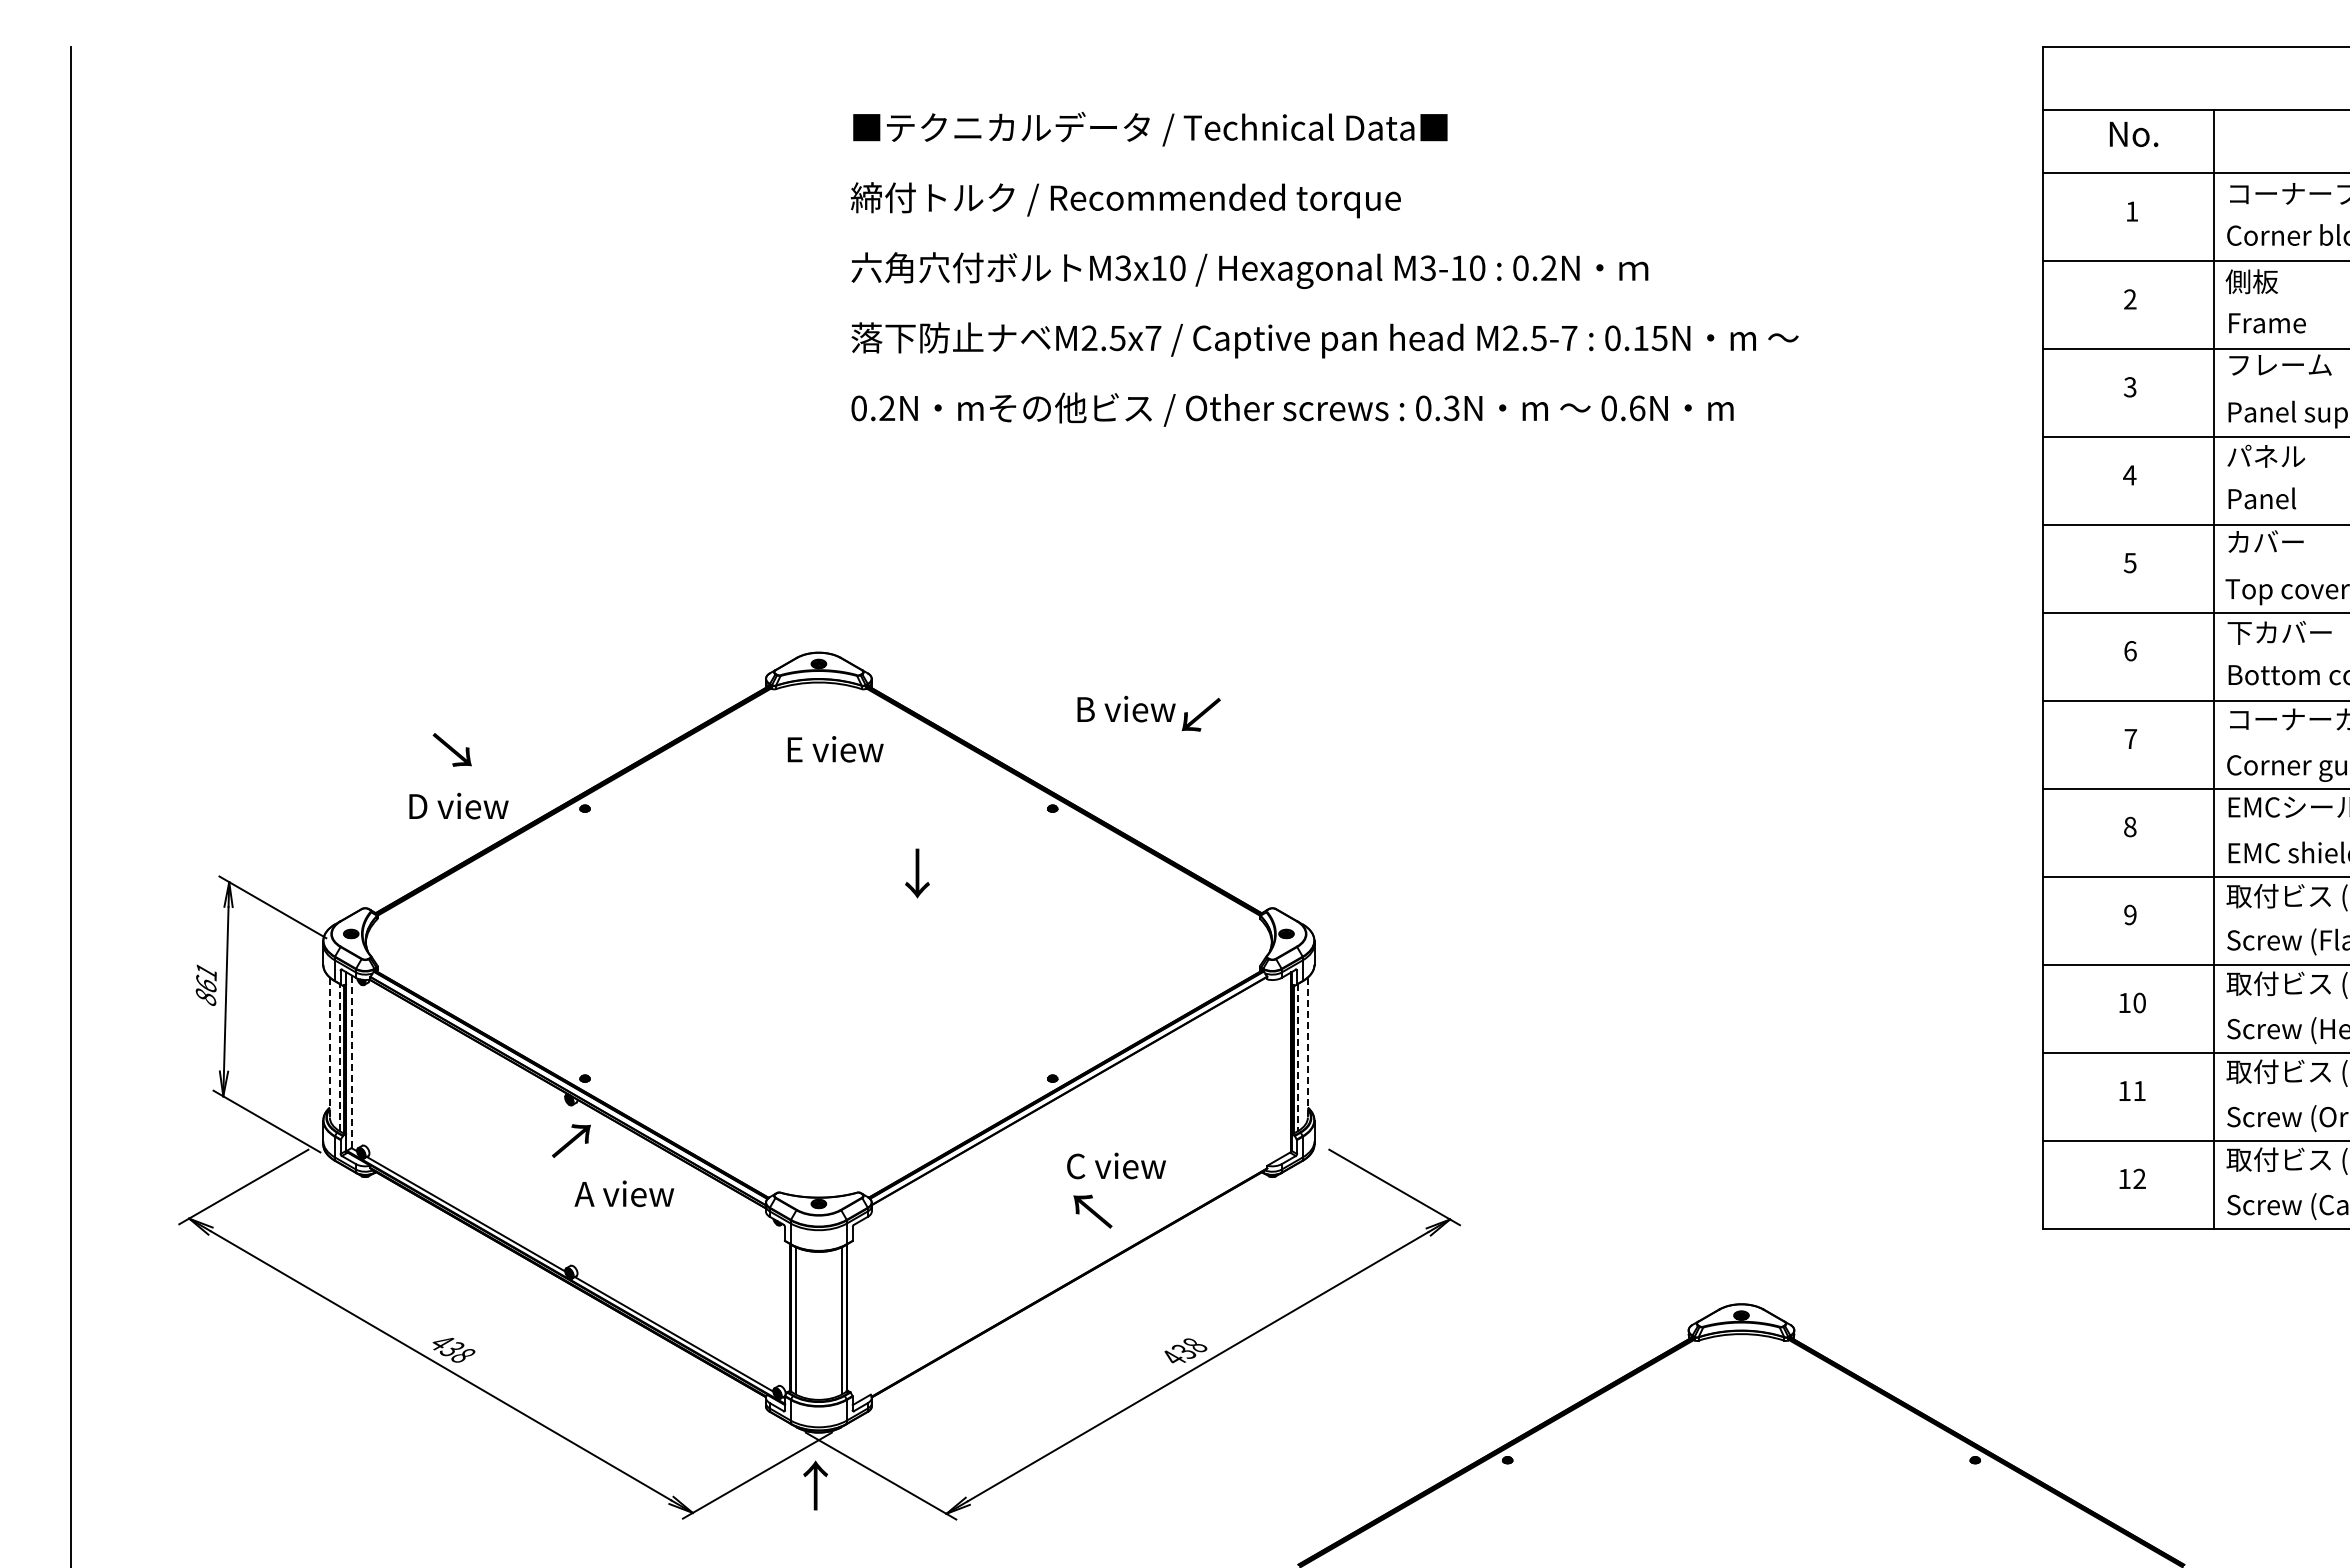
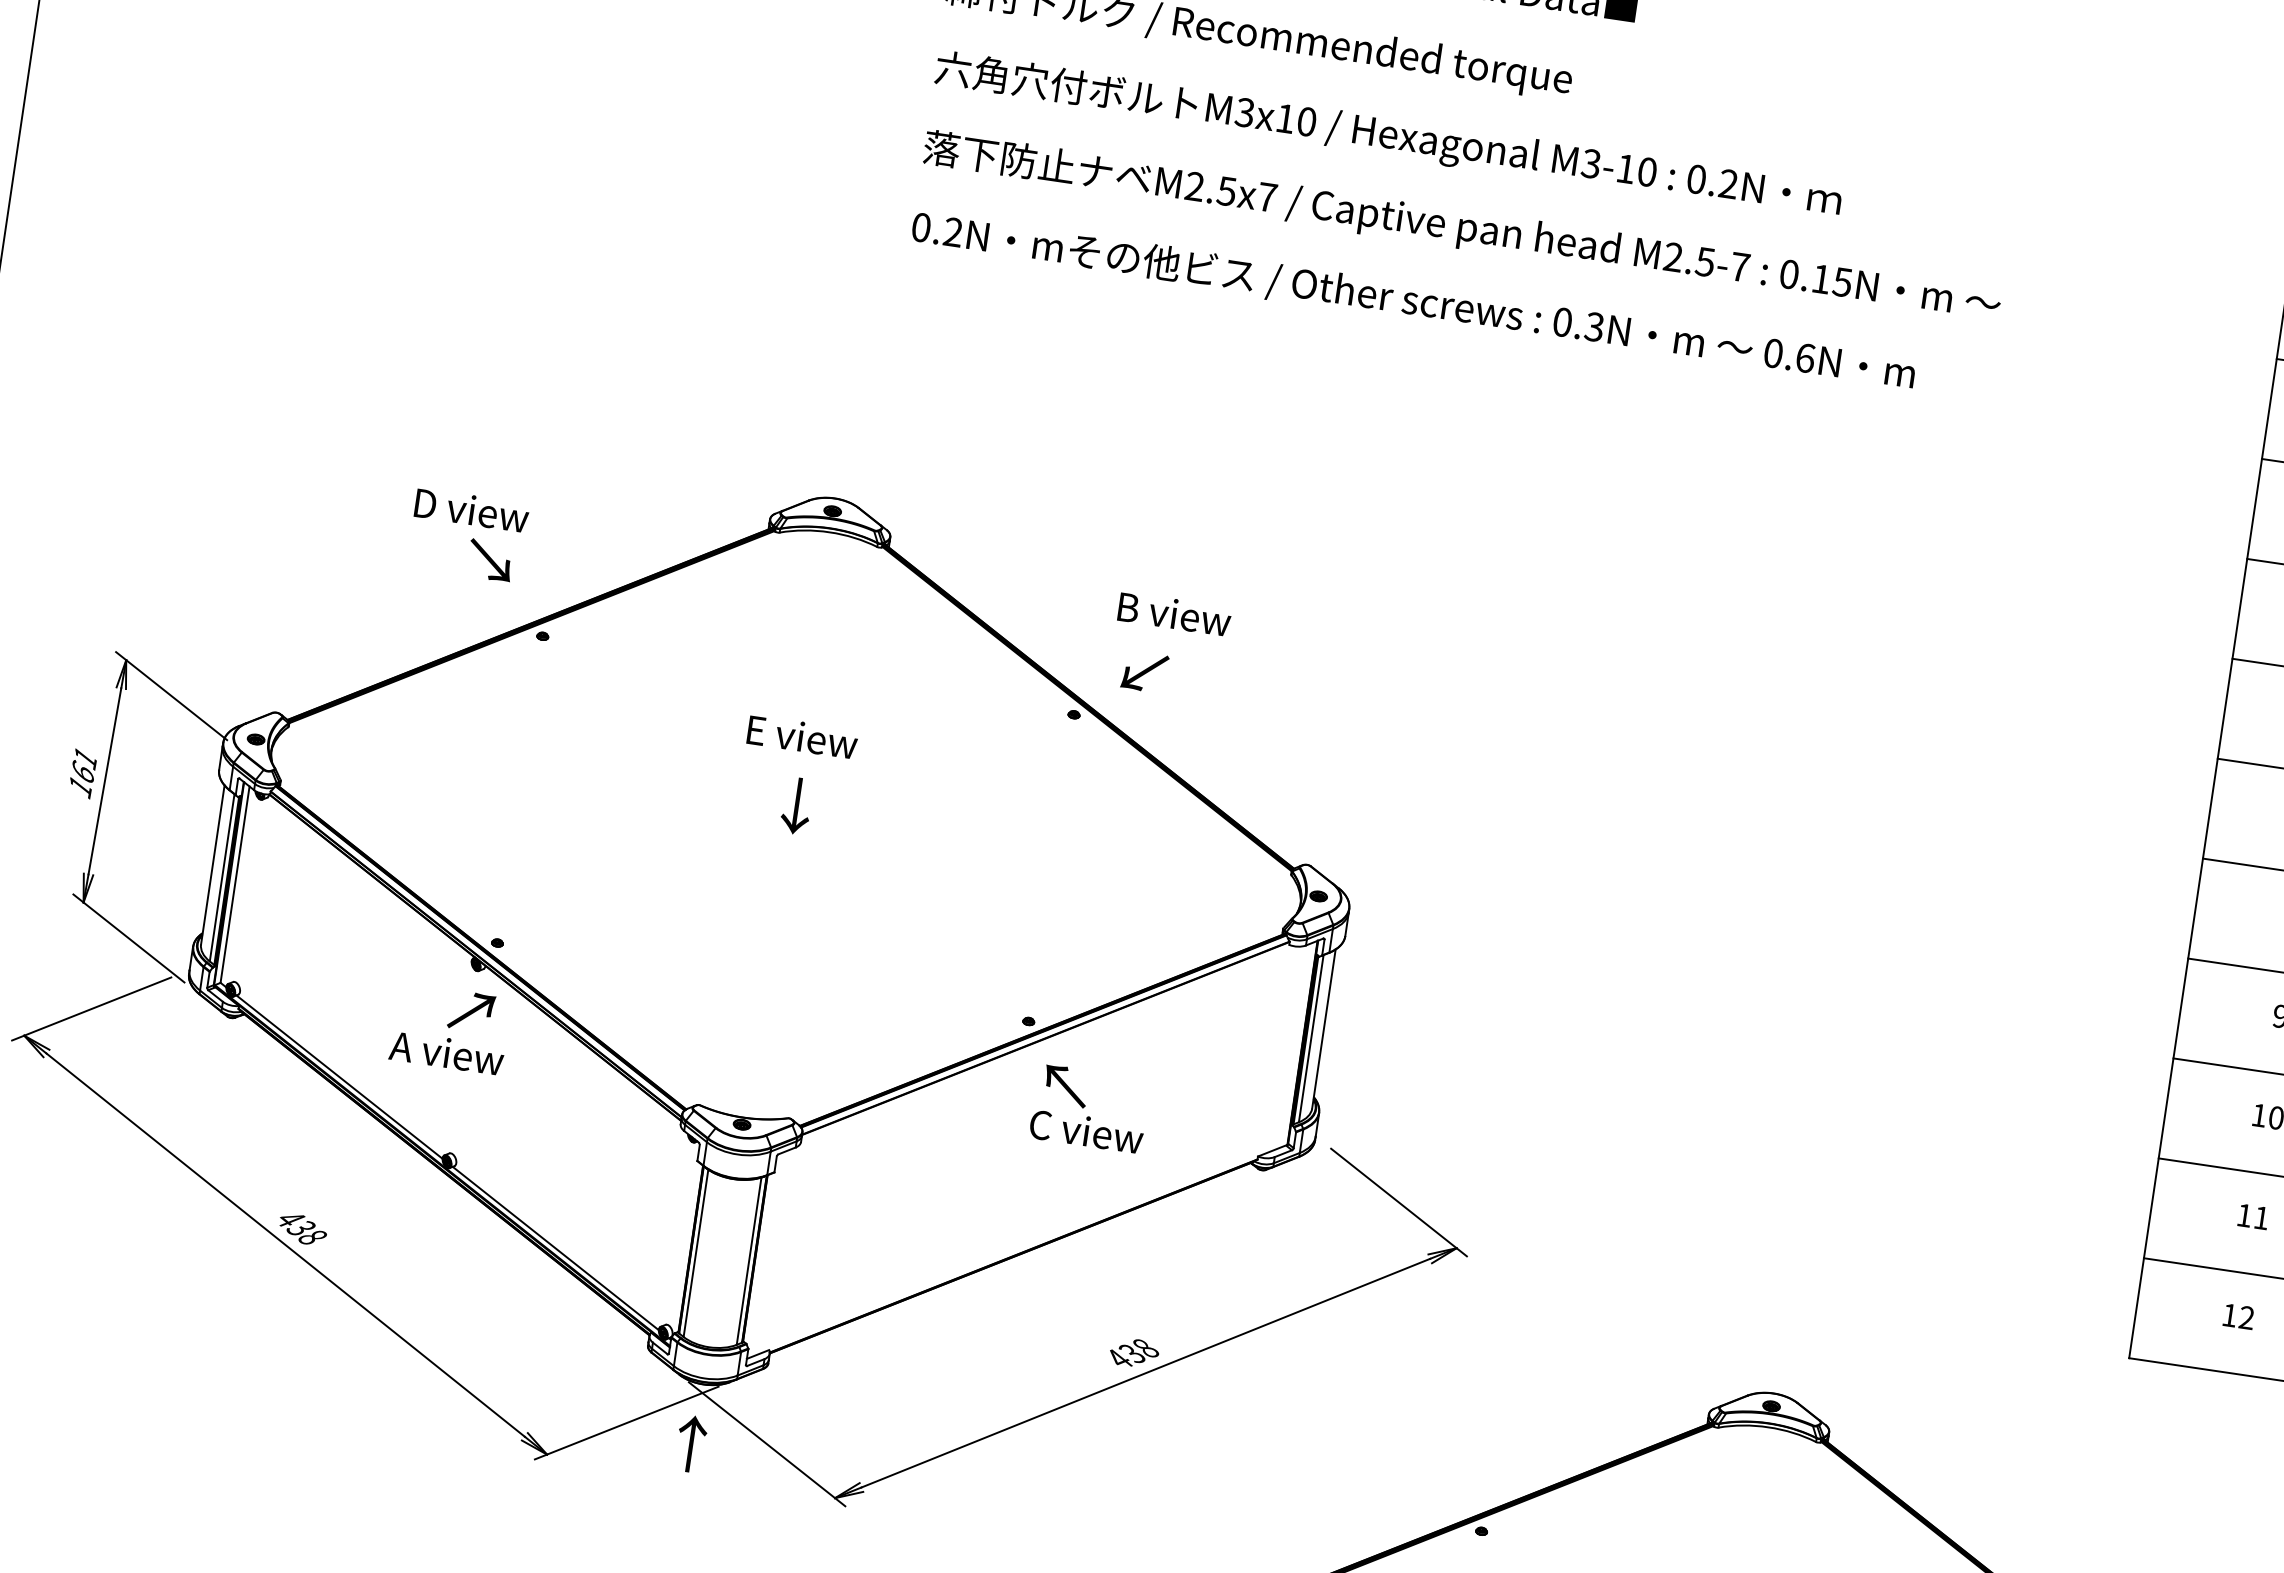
text: (1200, 714) -> (1144, 671), moved
text: (451, 749) -> (489, 559), moved
text: (835, 749) -> (802, 737), moved
text: (458, 805) -> (471, 509), moved
text: (917, 873) -> (796, 806), moved
text: (205, 997) -> (79, 787), 861 -> 161
line: (329, 1047) -> (212, 864), dashed -> solid
line: (1307, 1047) -> (1323, 1028), dashed -> solid
line: (339, 1057) -> (222, 877), dashed -> solid
line: (1298, 1057) -> (1311, 1038), dashed -> solid
line: (351, 1061) -> (235, 884), dashed -> solid
text: (624, 1193) -> (447, 1052), moved
text: (1092, 1211) -> (1065, 1086), moved

